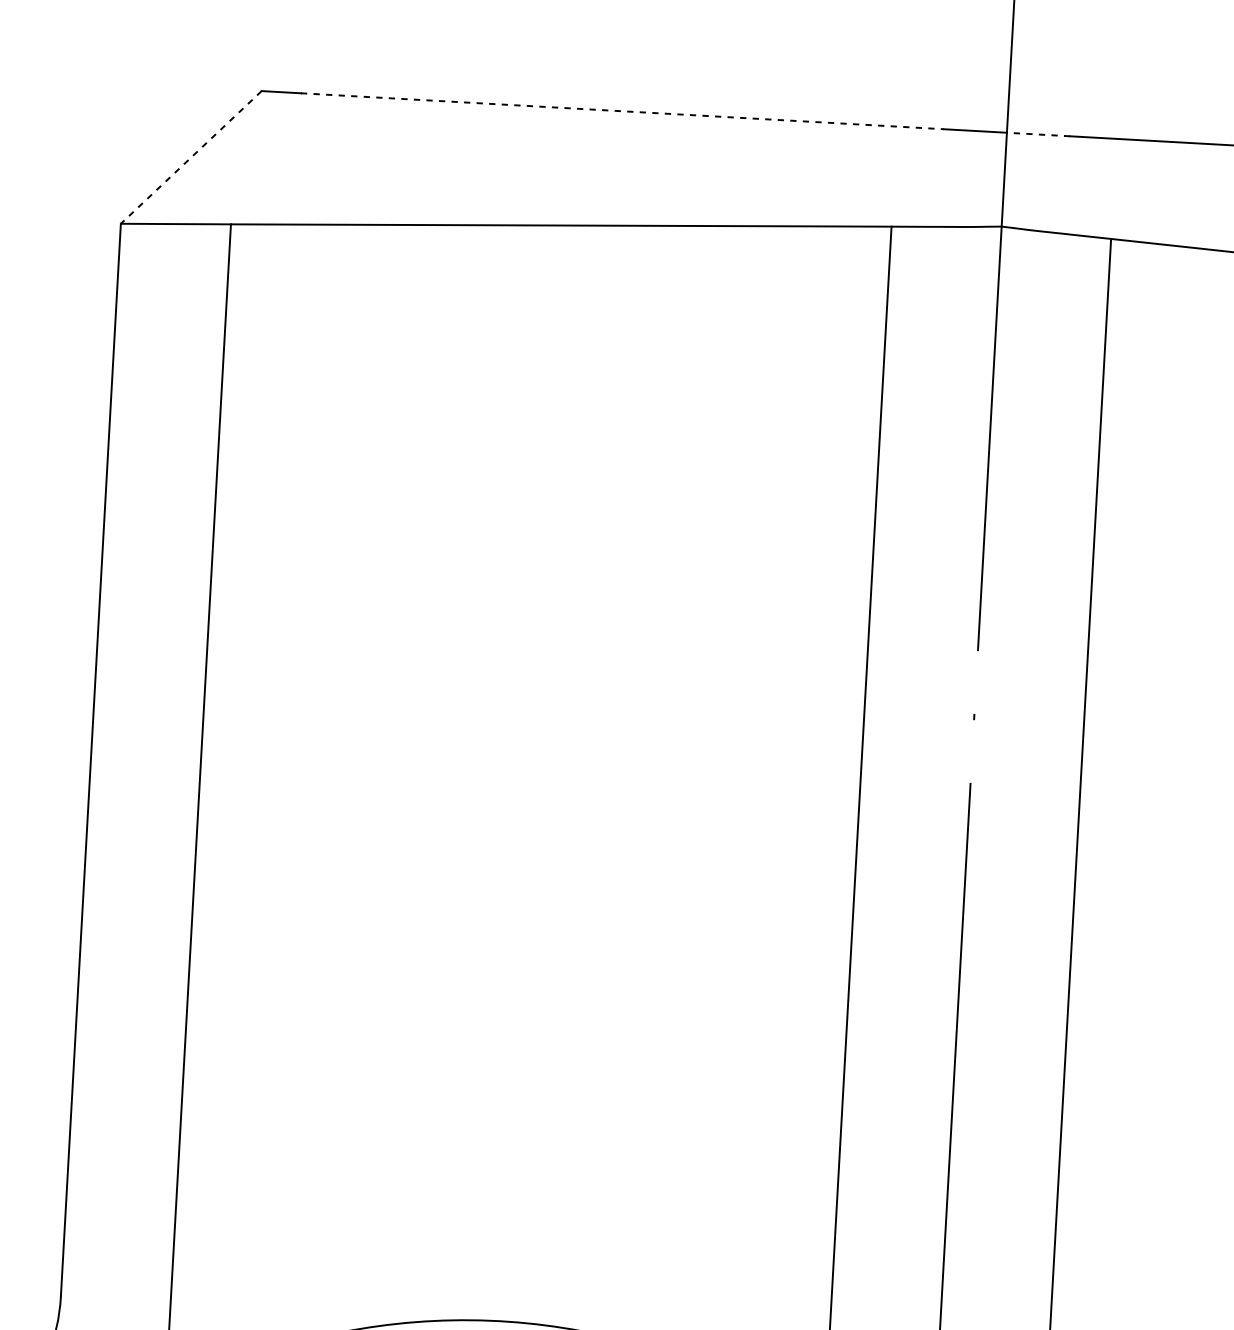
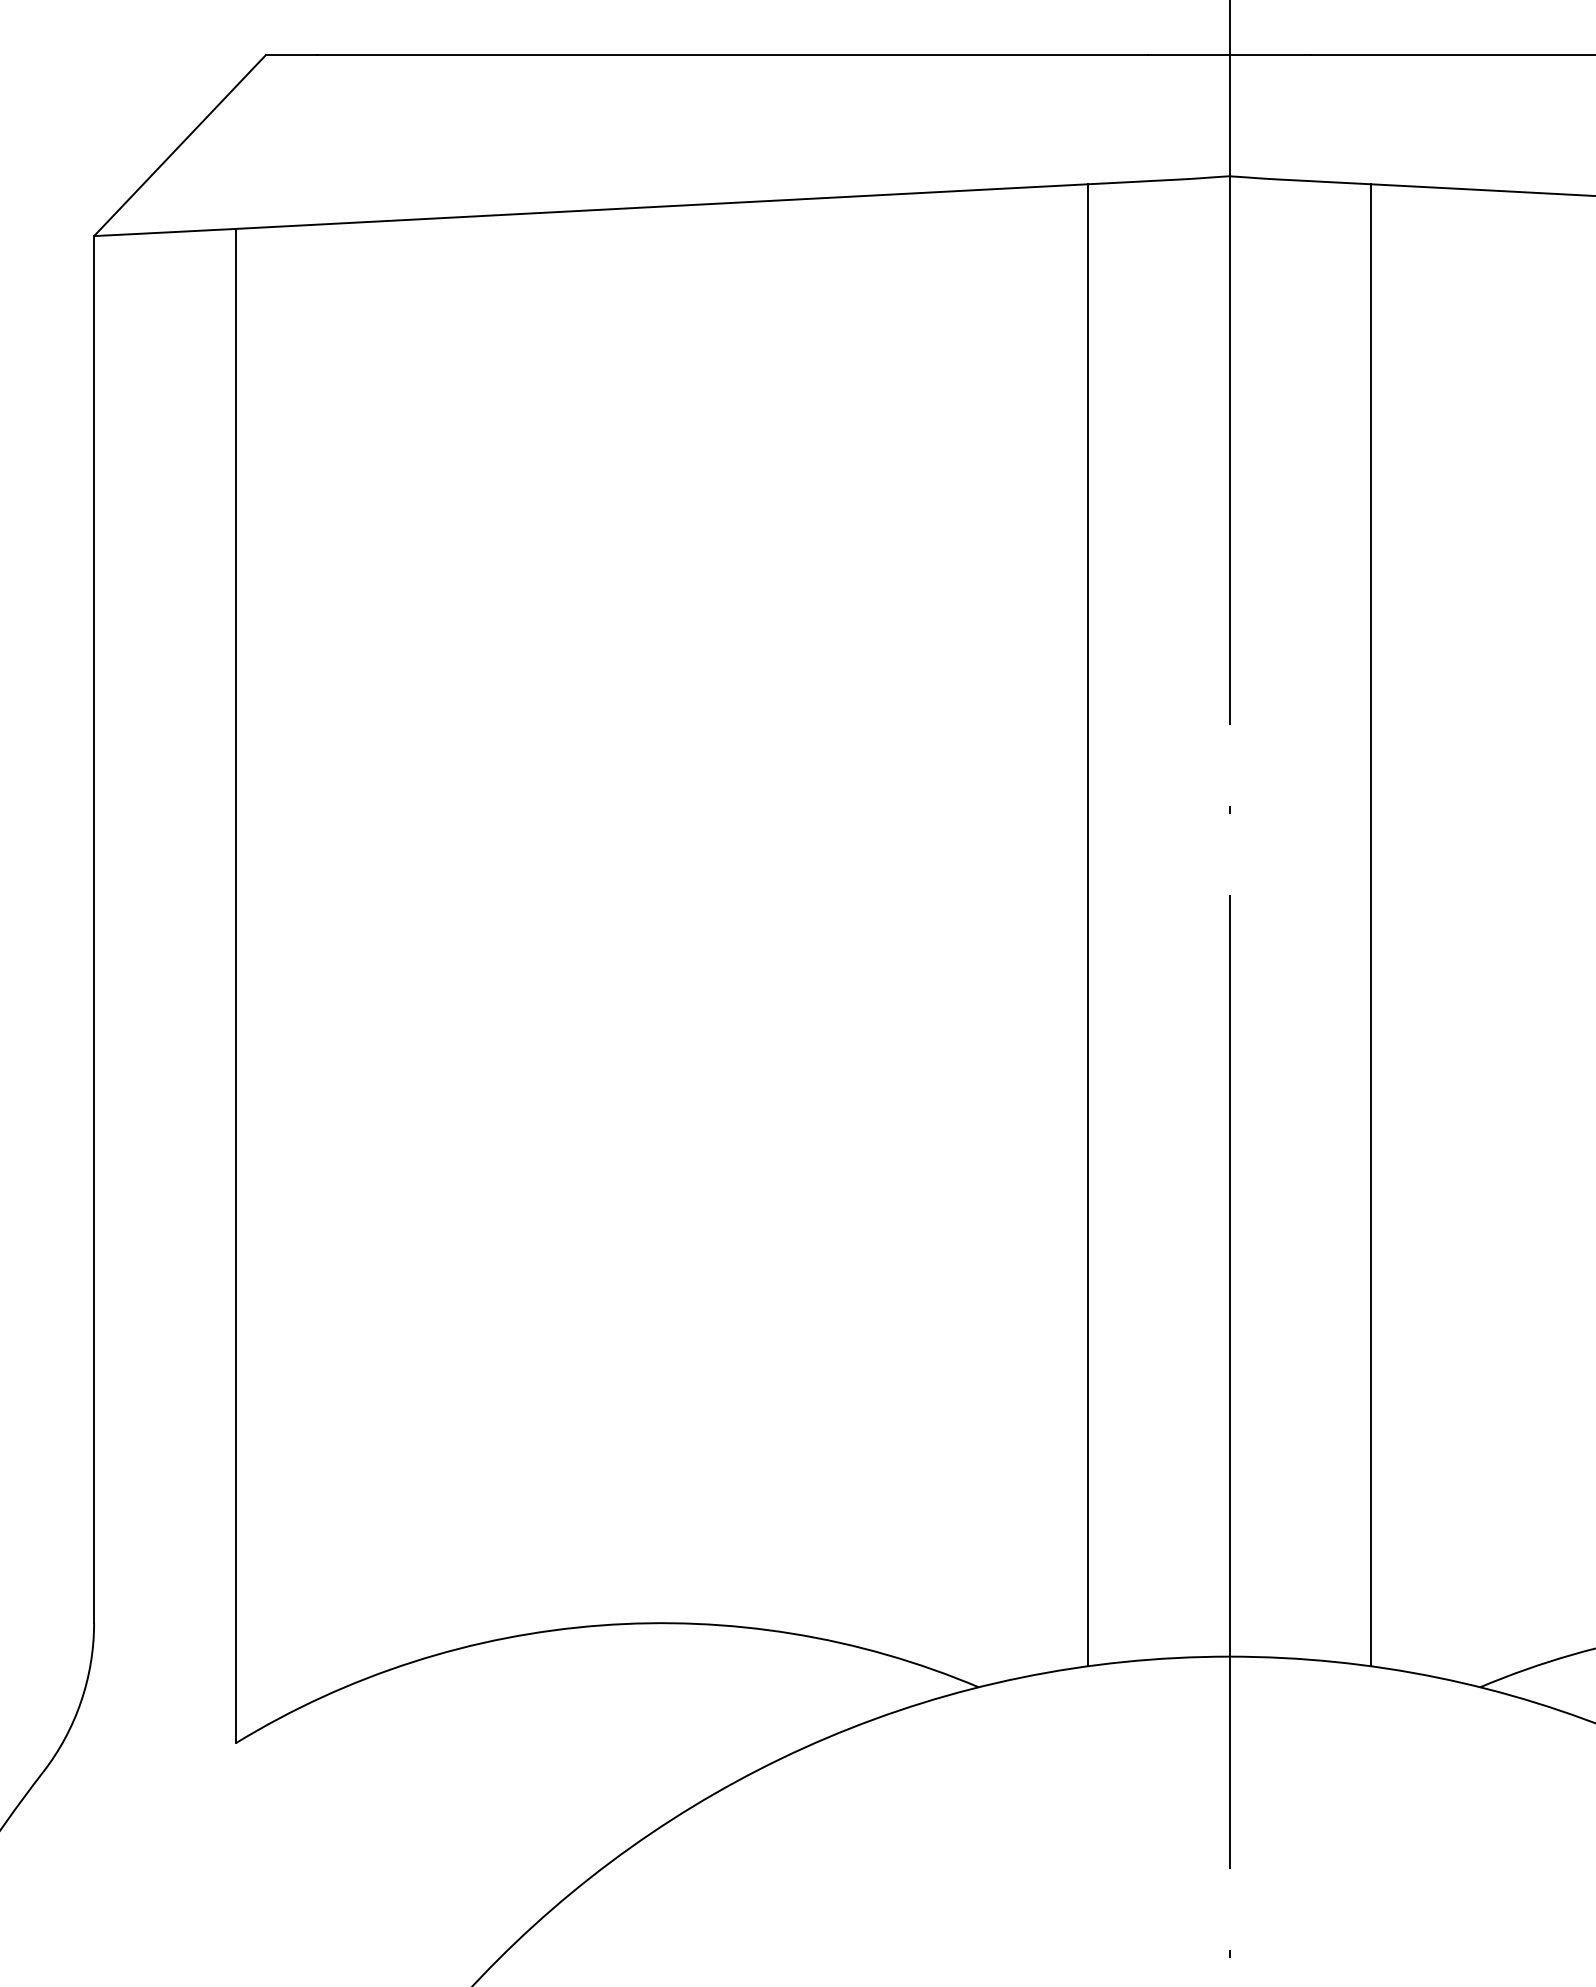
line: (622, 110) -> (732, 54), dashed -> solid
line: (1038, 134) -> (1270, 54), dashed -> solid
line: (191, 157) -> (180, 145), dashed -> solid

